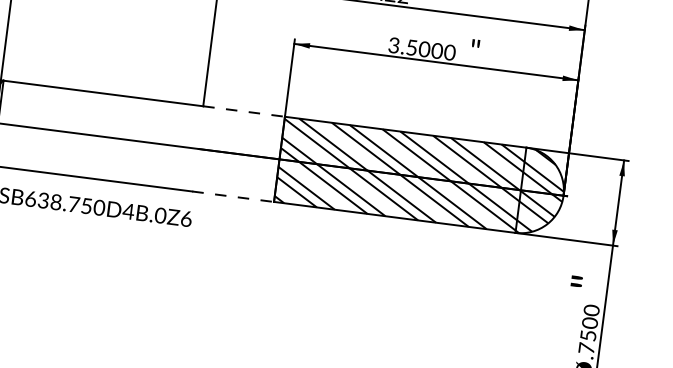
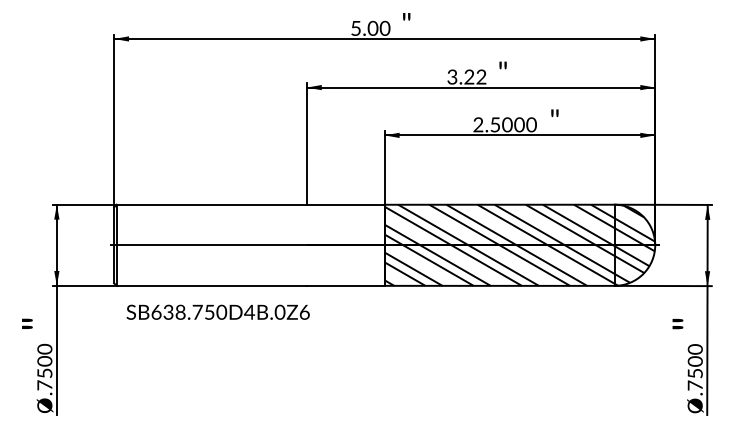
text: (393, 48) -> (478, 127), 3.5000 -> 2.5000
line: (243, 111) -> (345, 204), dashed -> solid
line: (232, 196) -> (345, 285), dashed -> solid

